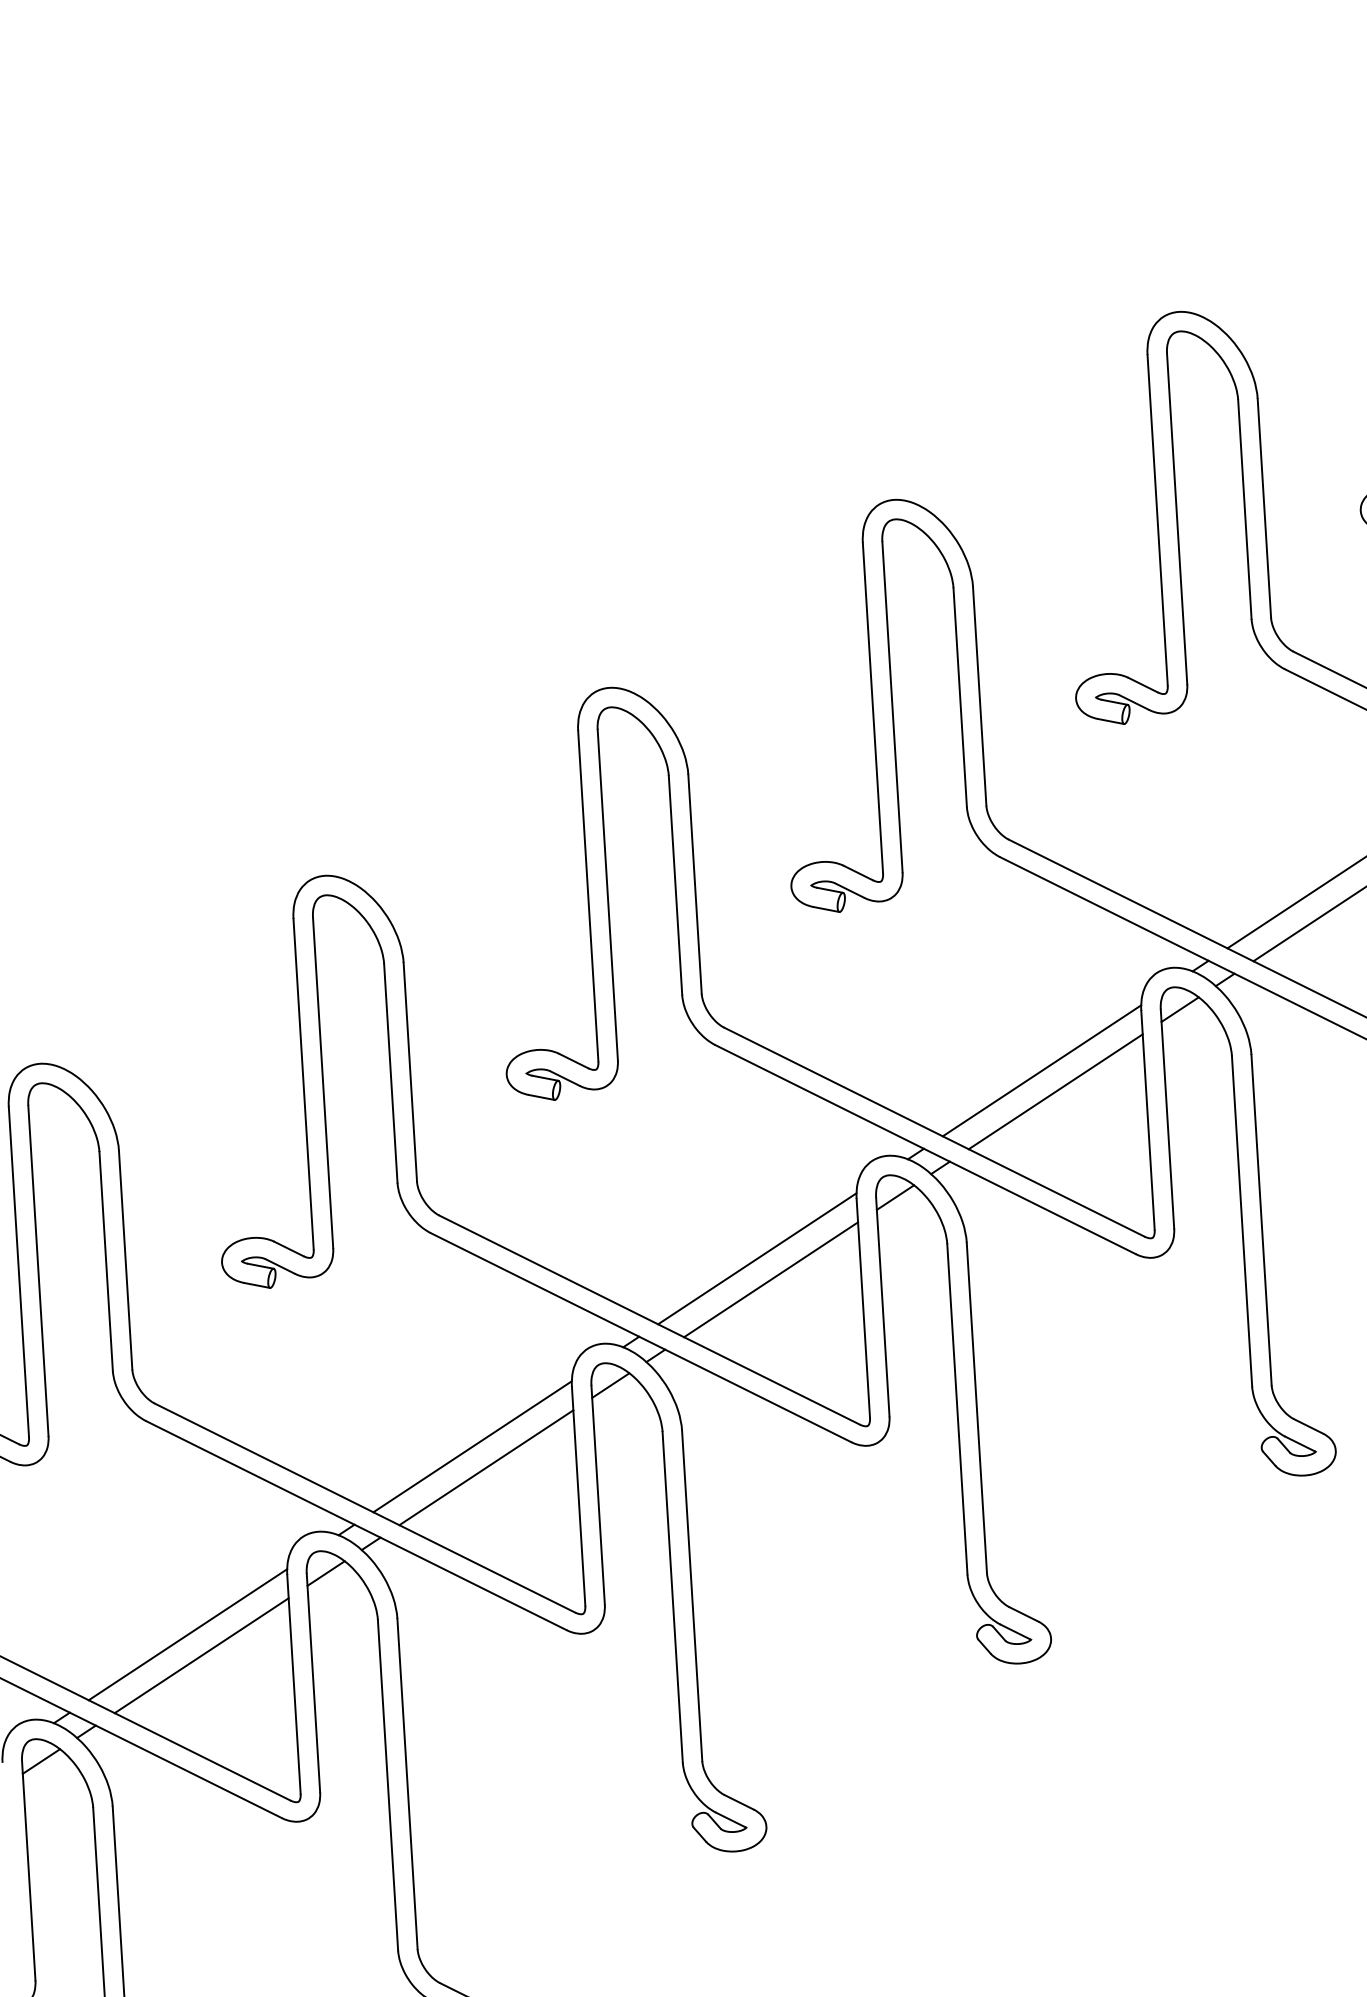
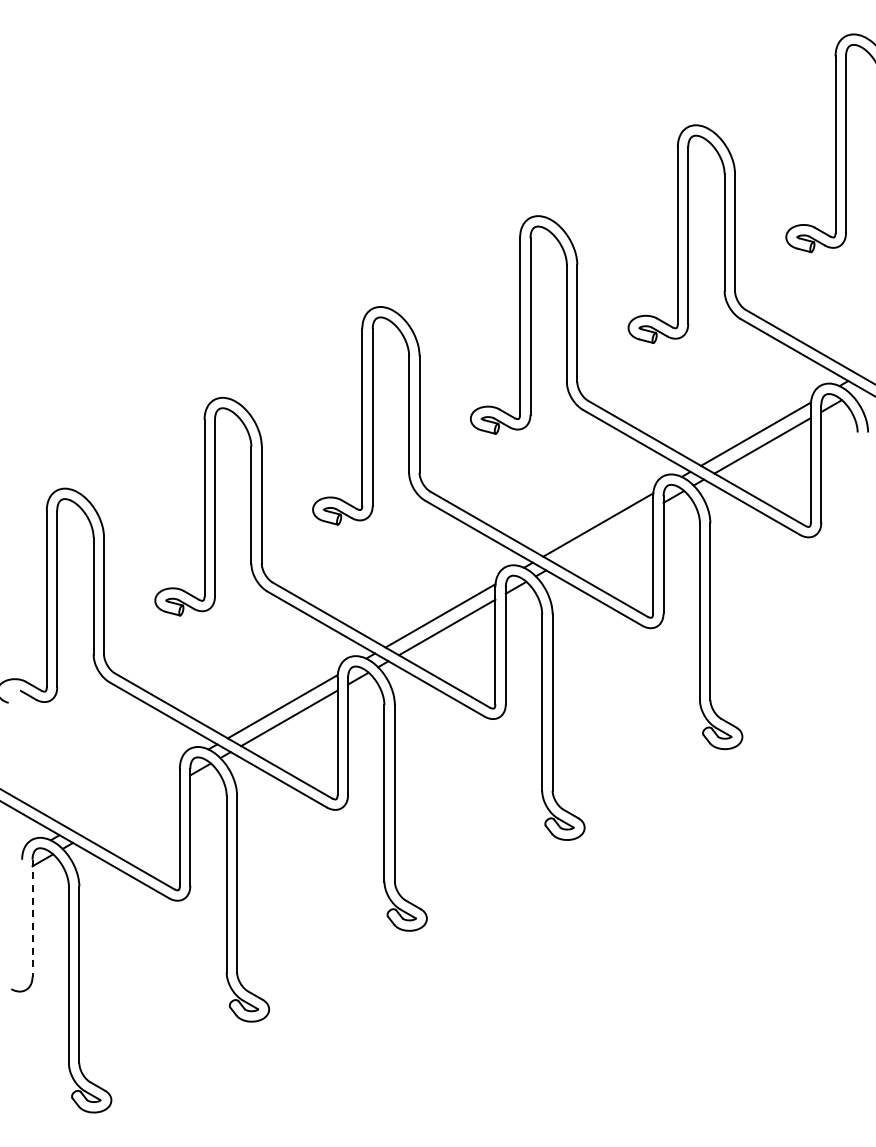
line: (1054, 1091) -> (604, 536), removed
line: (188, 1634) -> (125, 797), removed
line: (201, 1654) -> (131, 808), removed
line: (28, 1871) -> (32, 918), solid -> dashed

